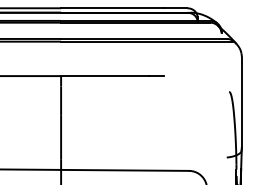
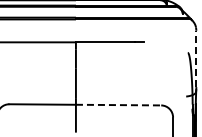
line: (242, 100) -> (196, 58), solid -> dashed
line: (125, 171) -> (118, 105), solid -> dashed

